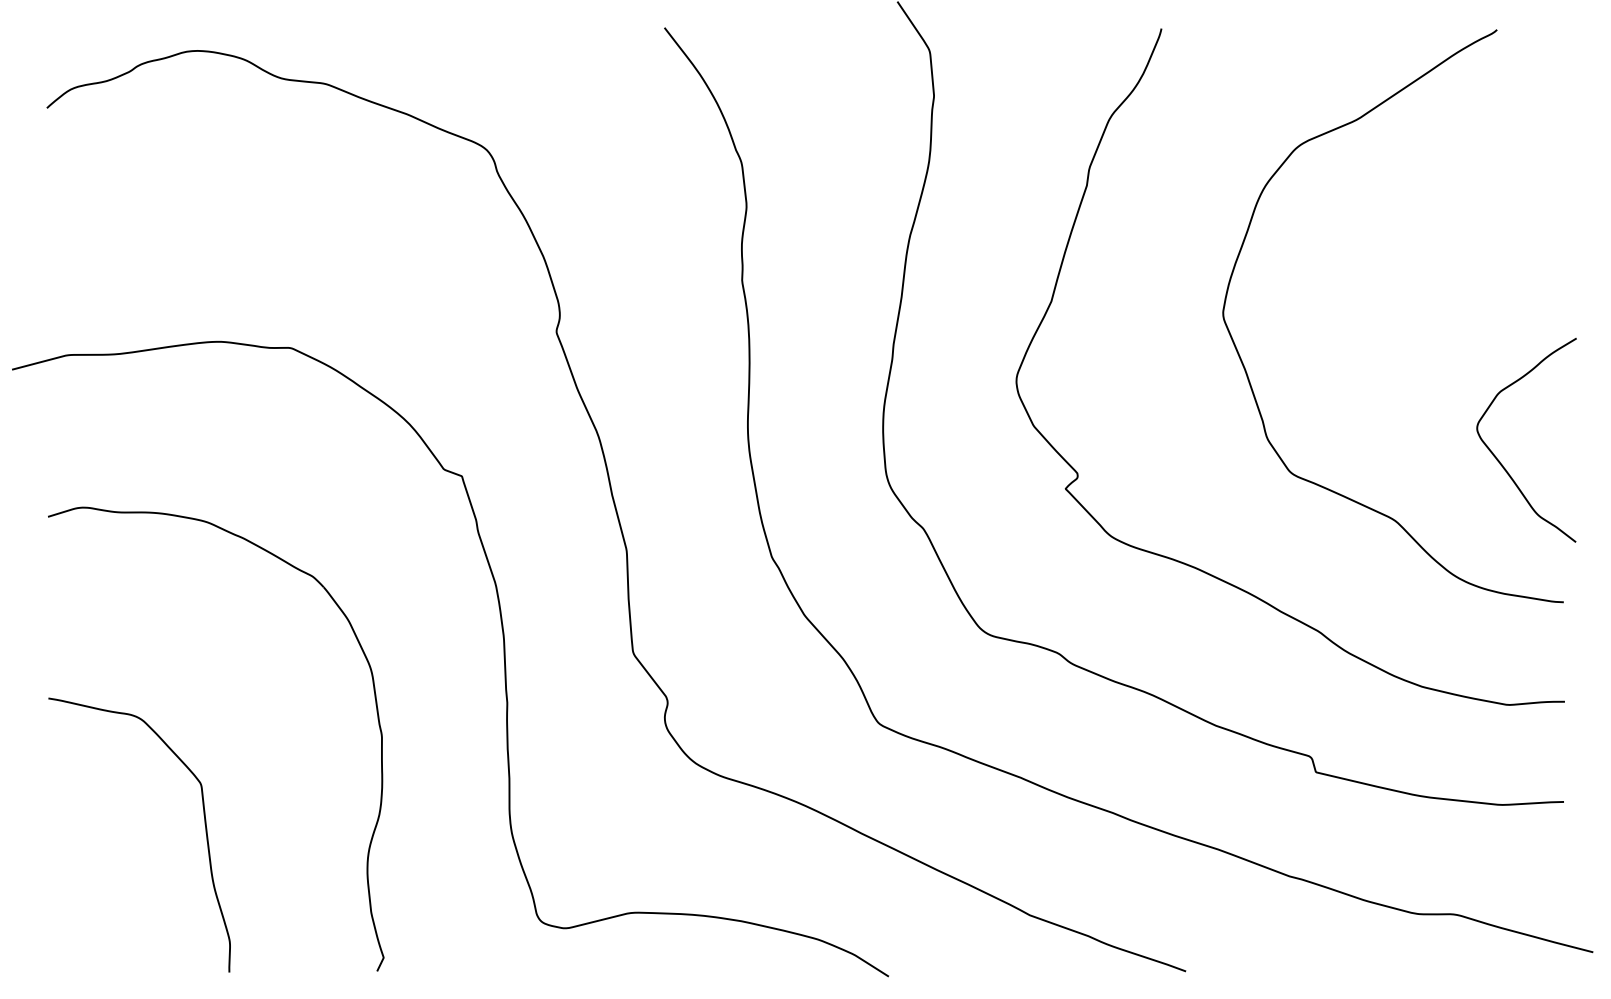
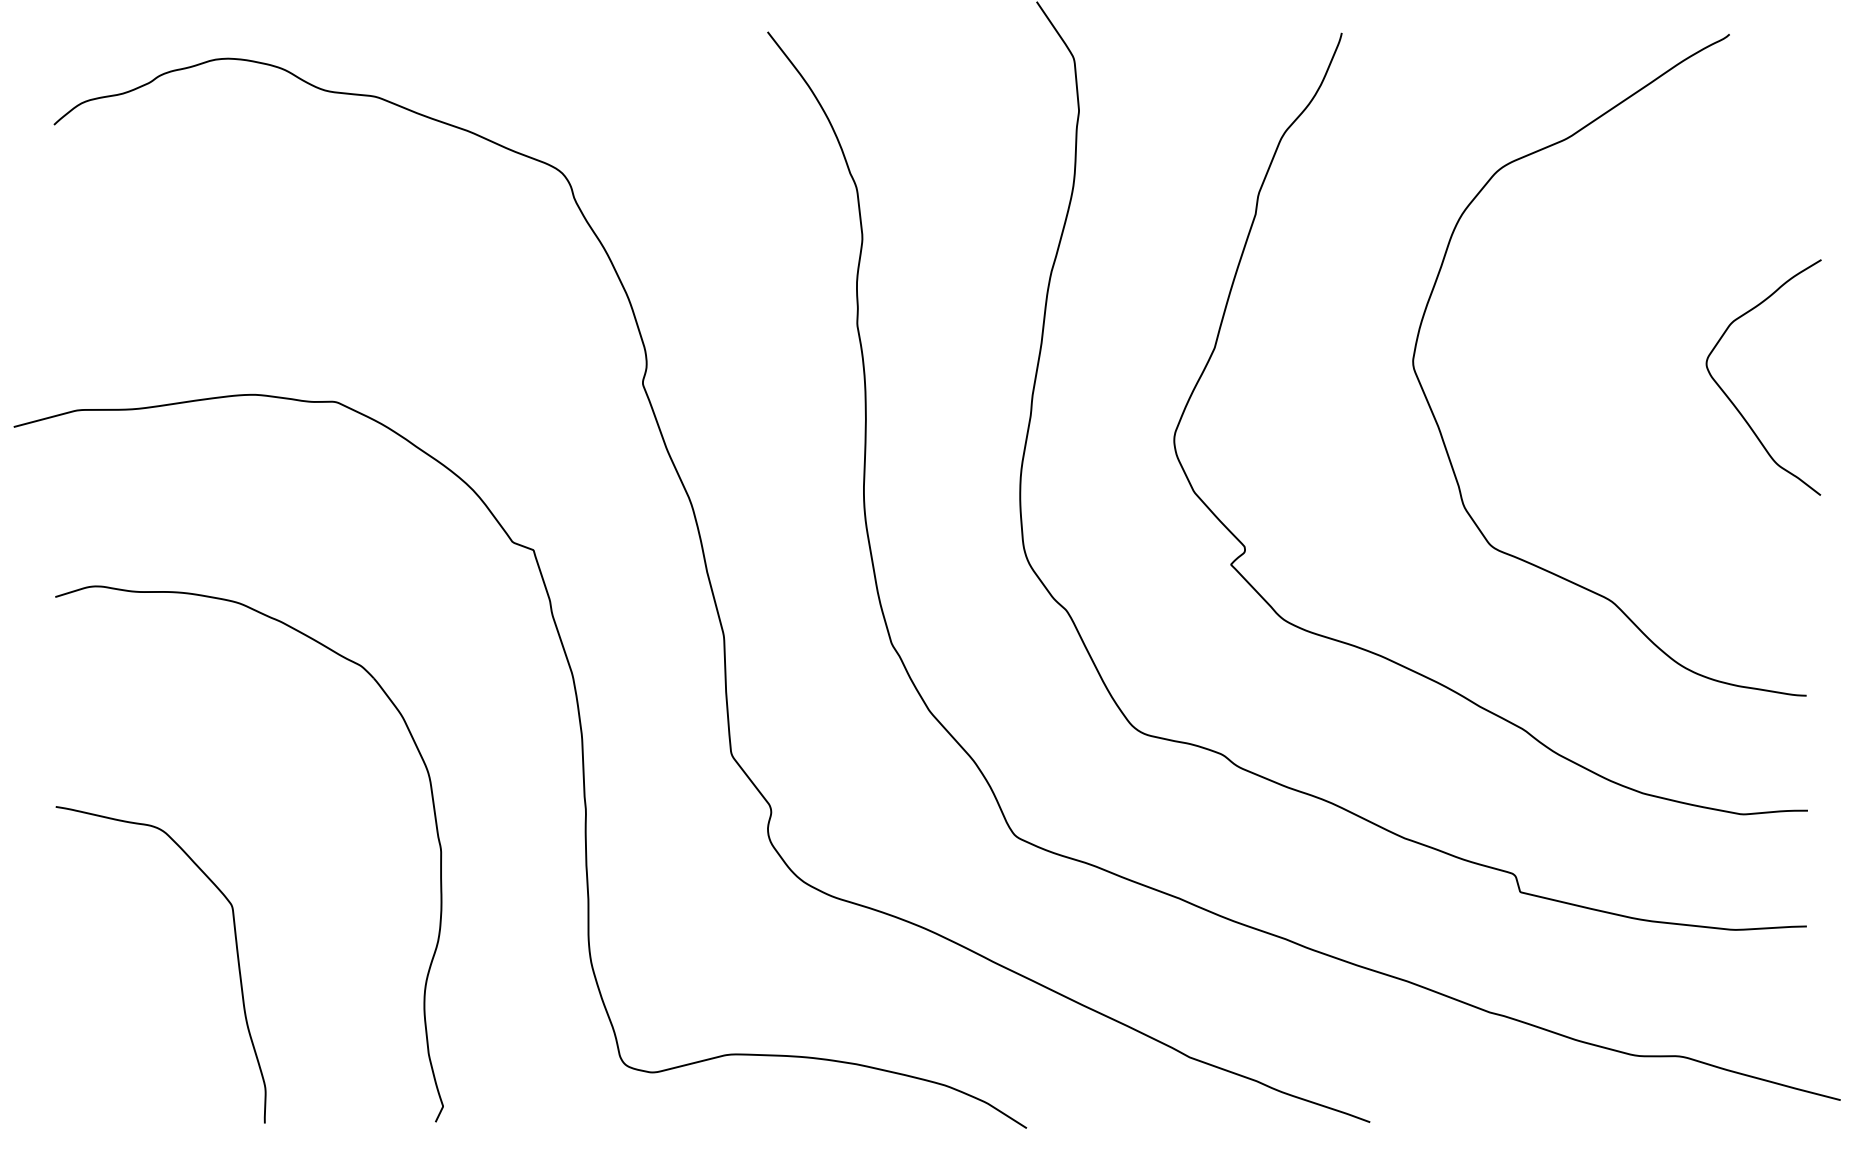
curve: (1500, 461) -> (1733, 402), moved

